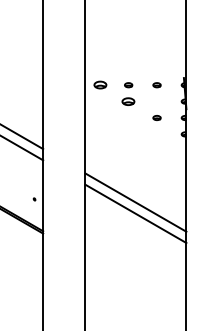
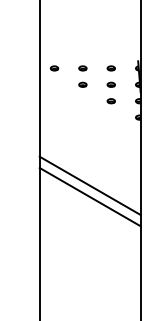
part: (99, 85) -> (53, 68), size x0.62
part: (128, 101) -> (82, 84), size x0.62
part: (156, 101) -> (110, 84), added

